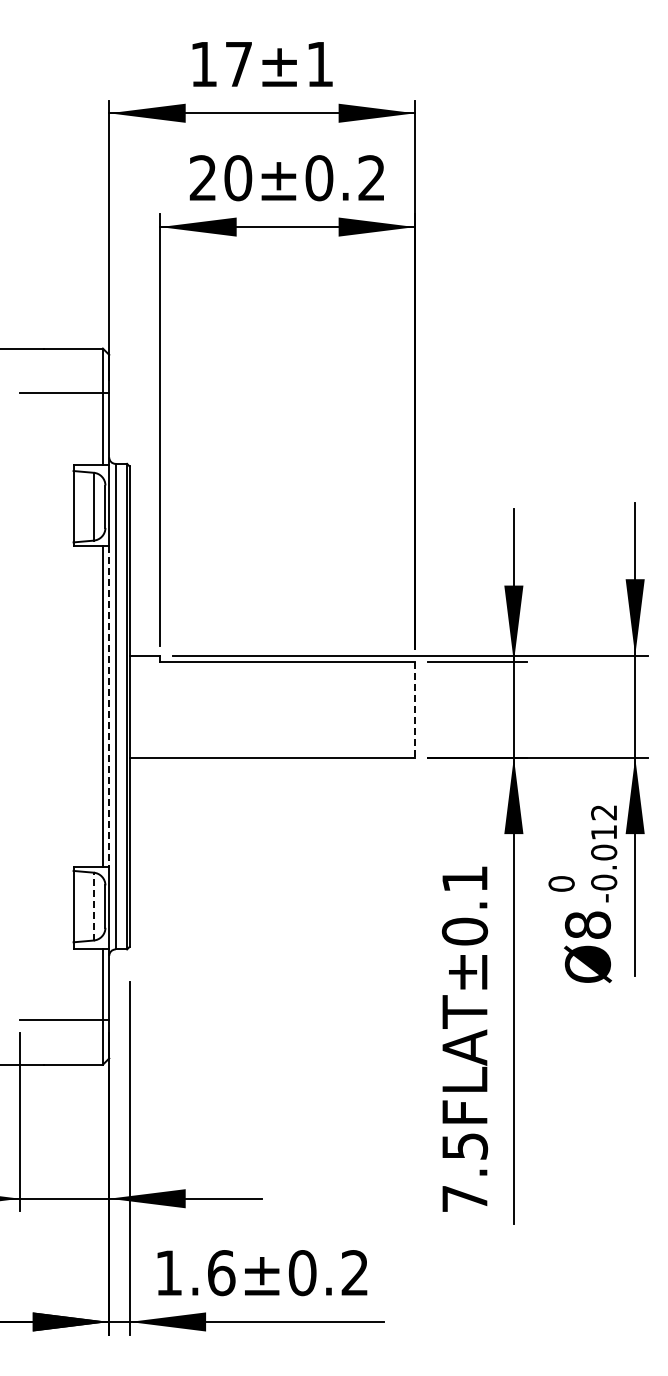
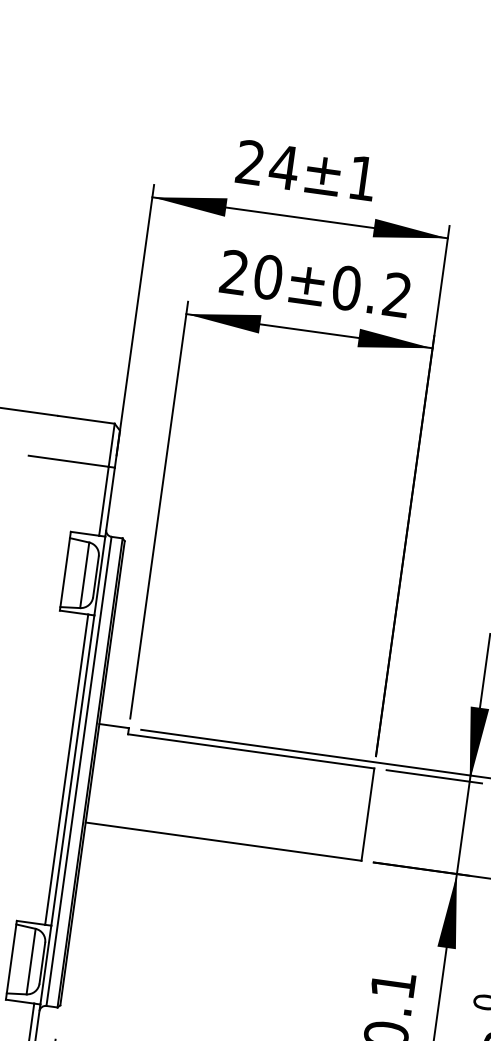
text: (221, 63) -> (267, 164), 17±1 -> 24±1
line: (109, 706) -> (73, 770), dashed -> solid
line: (415, 709) -> (368, 814), dashed -> solid
line: (93, 906) -> (30, 961), dashed -> solid

